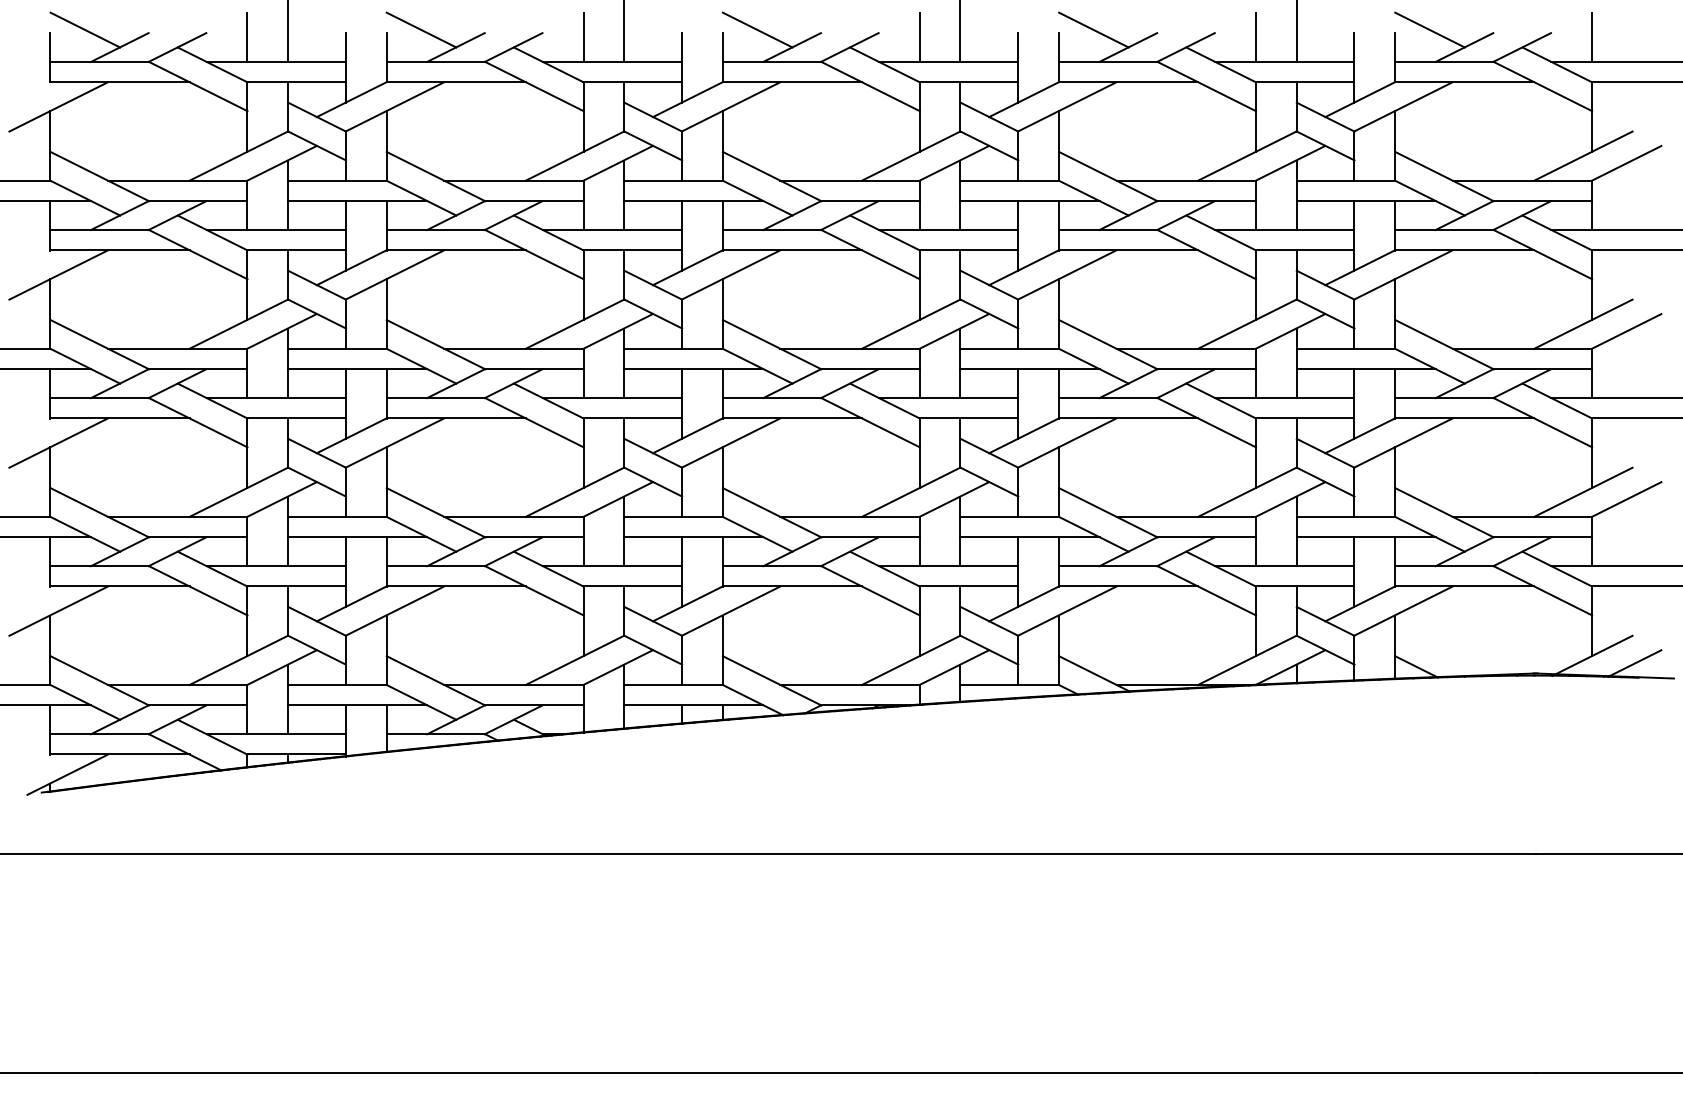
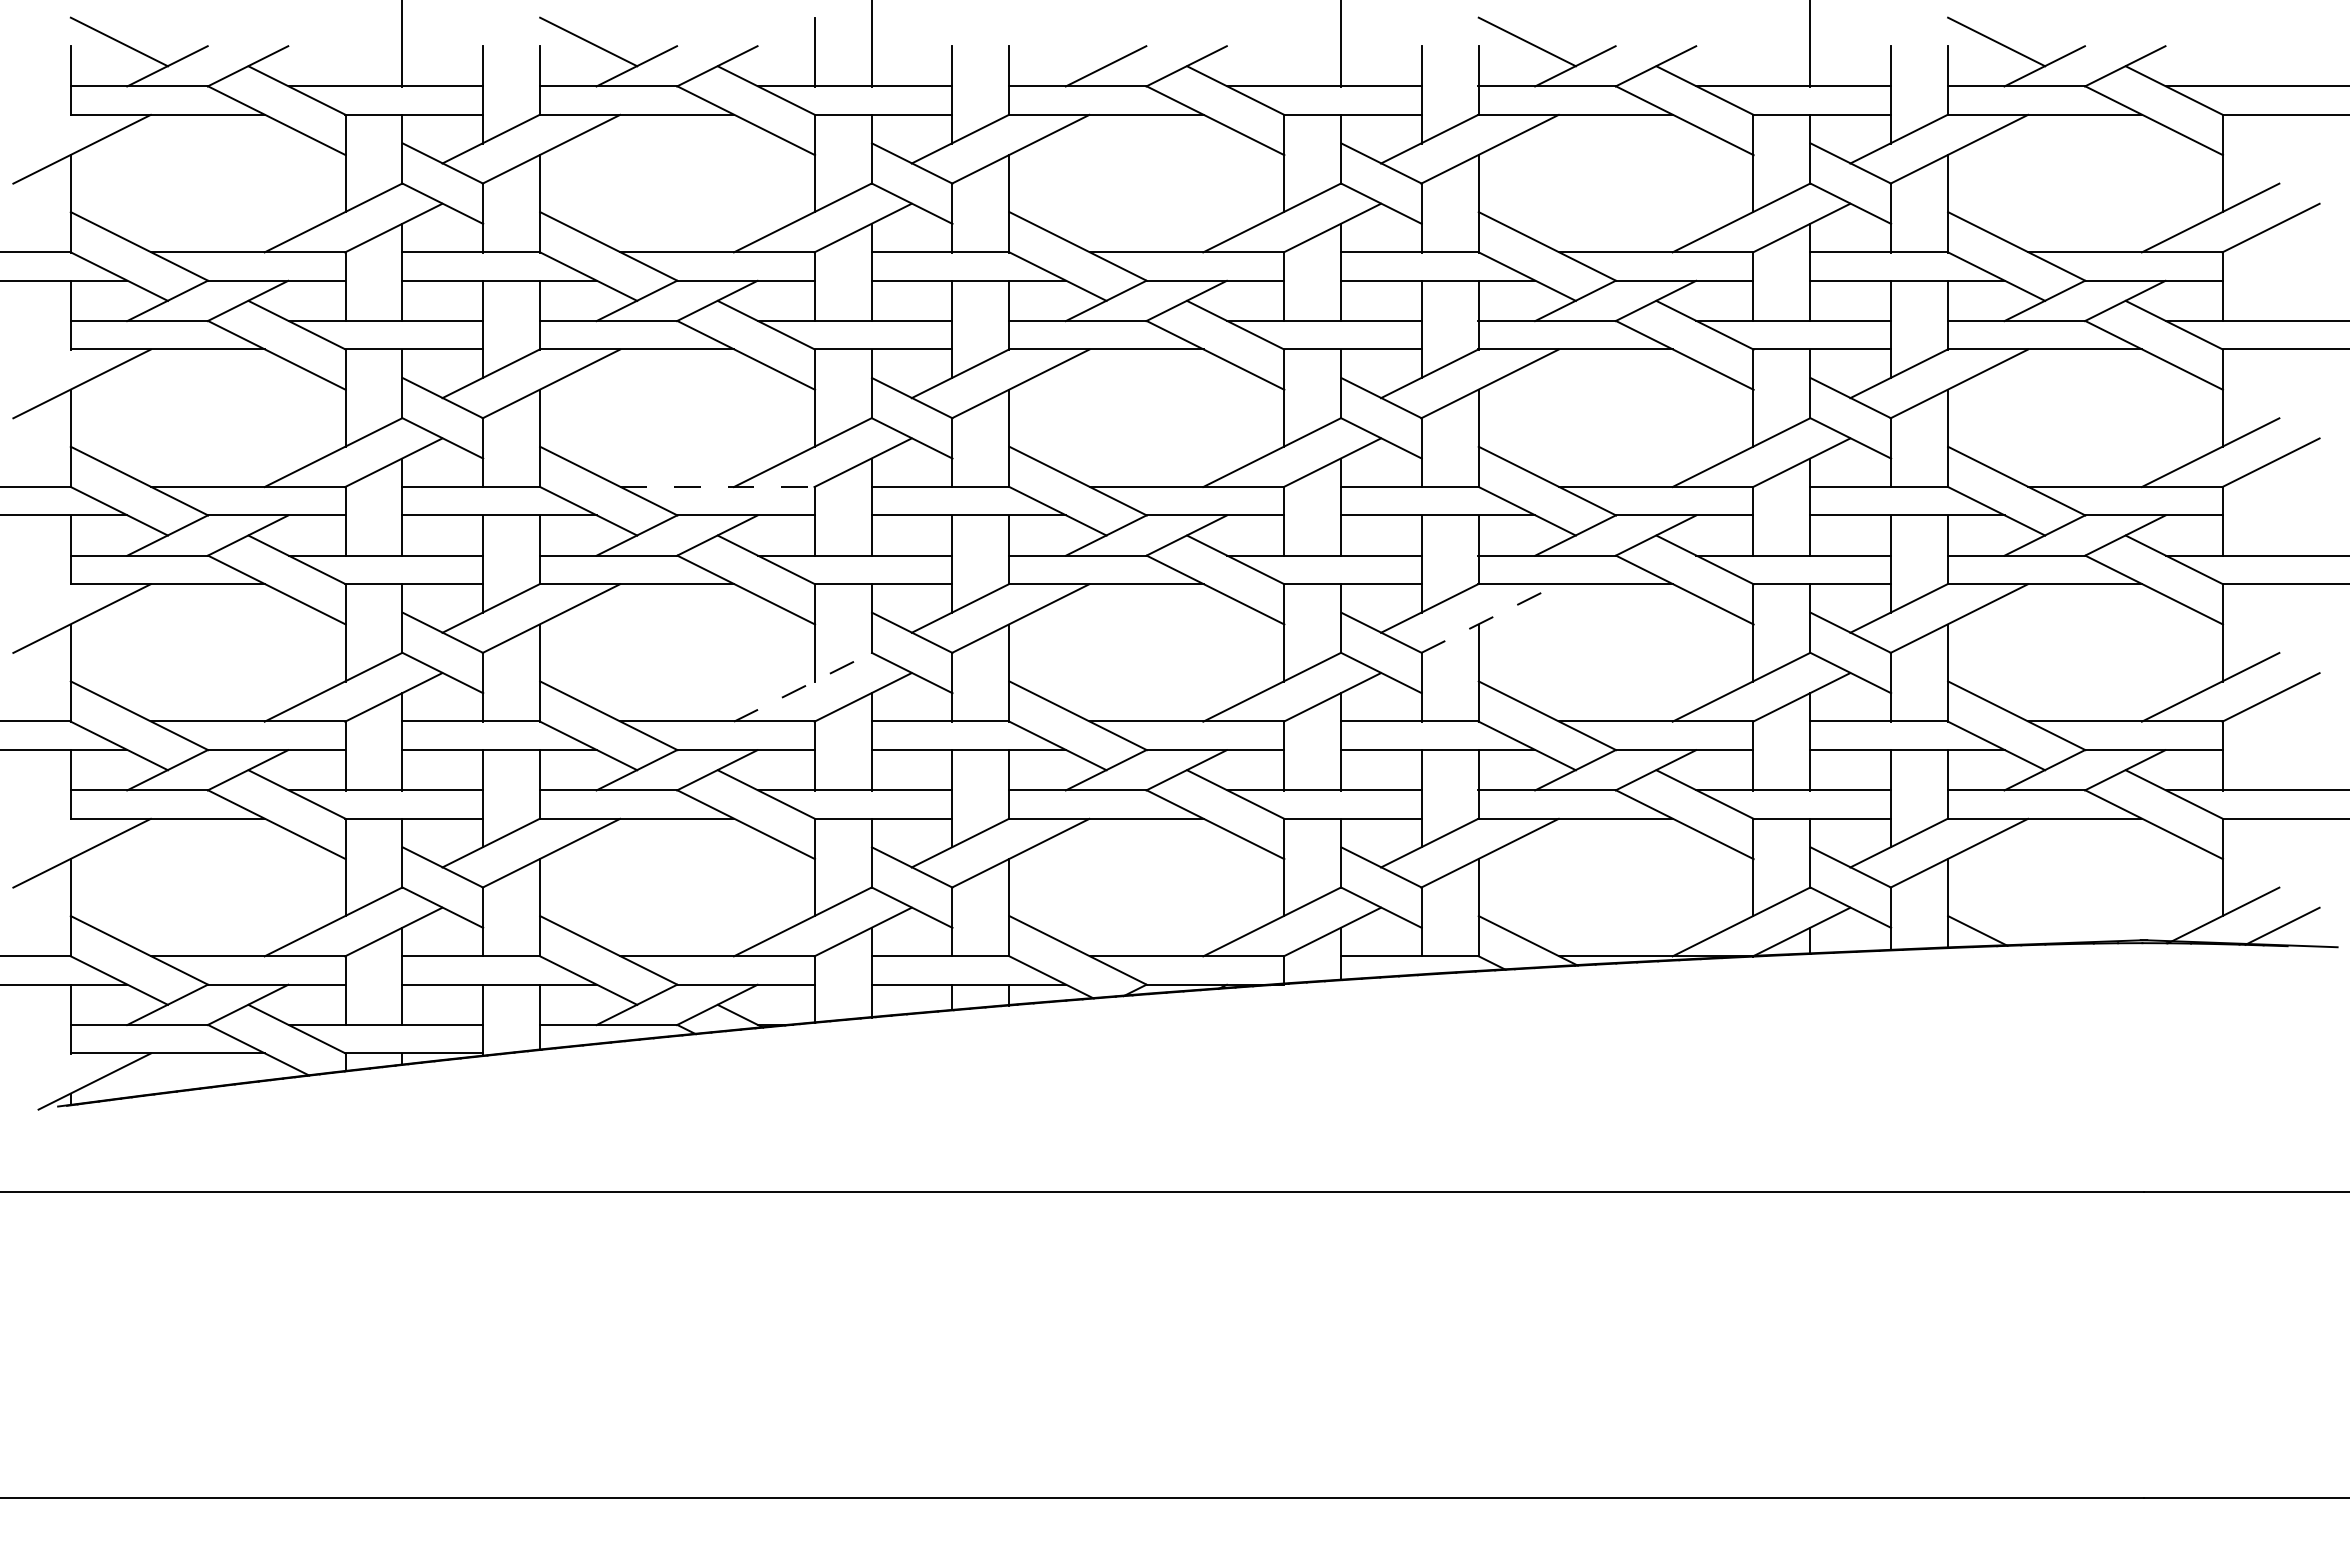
line: (757, 29) -> (1057, 41), removed
line: (247, 36) -> (345, 51), removed
line: (919, 36) -> (1284, 51), removed
line: (1255, 36) -> (1753, 51), removed
line: (1591, 36) -> (2222, 51), removed
line: (514, 348) -> (718, 486), solid -> dashed
line: (1067, 443) -> (1490, 618), solid -> dashed
line: (574, 492) -> (802, 687), solid -> dashed

